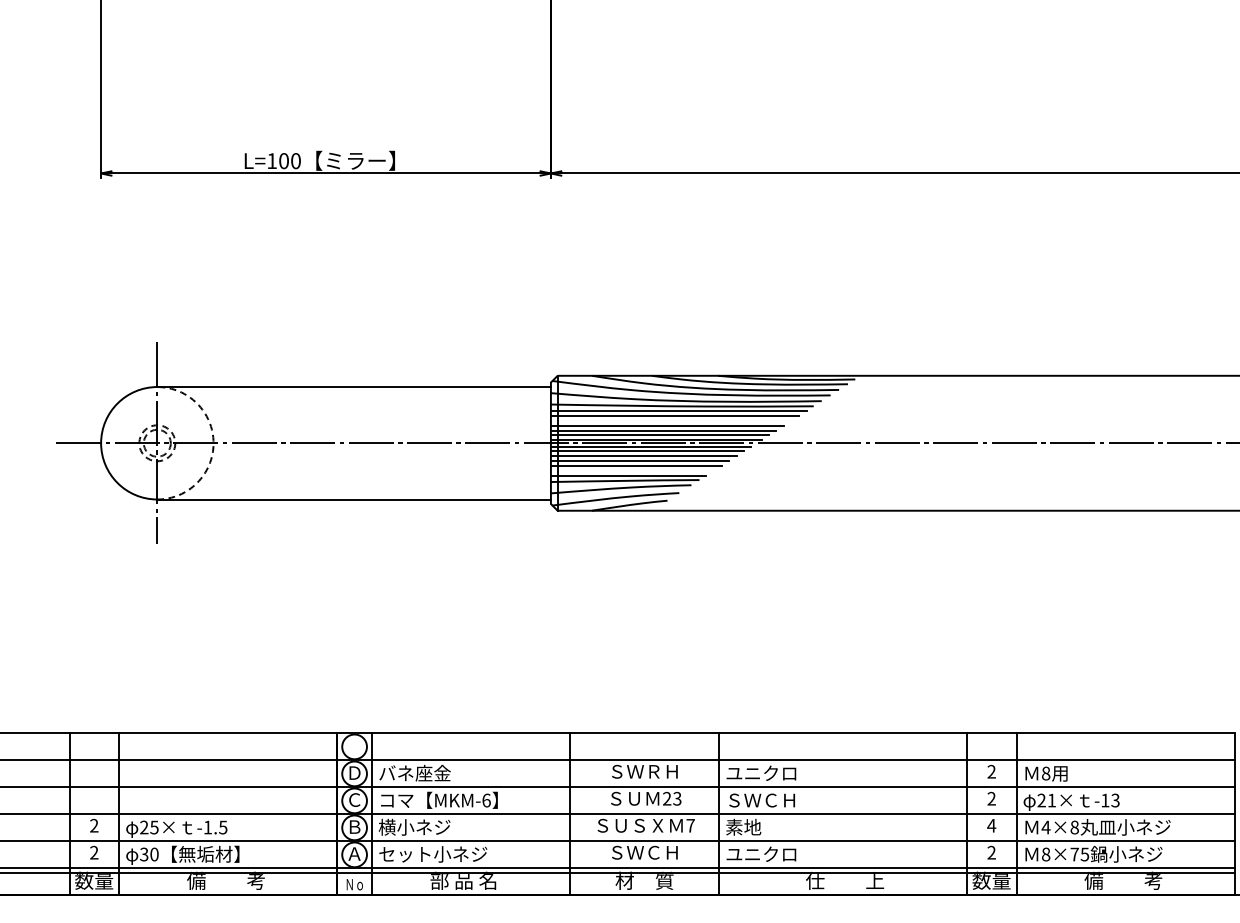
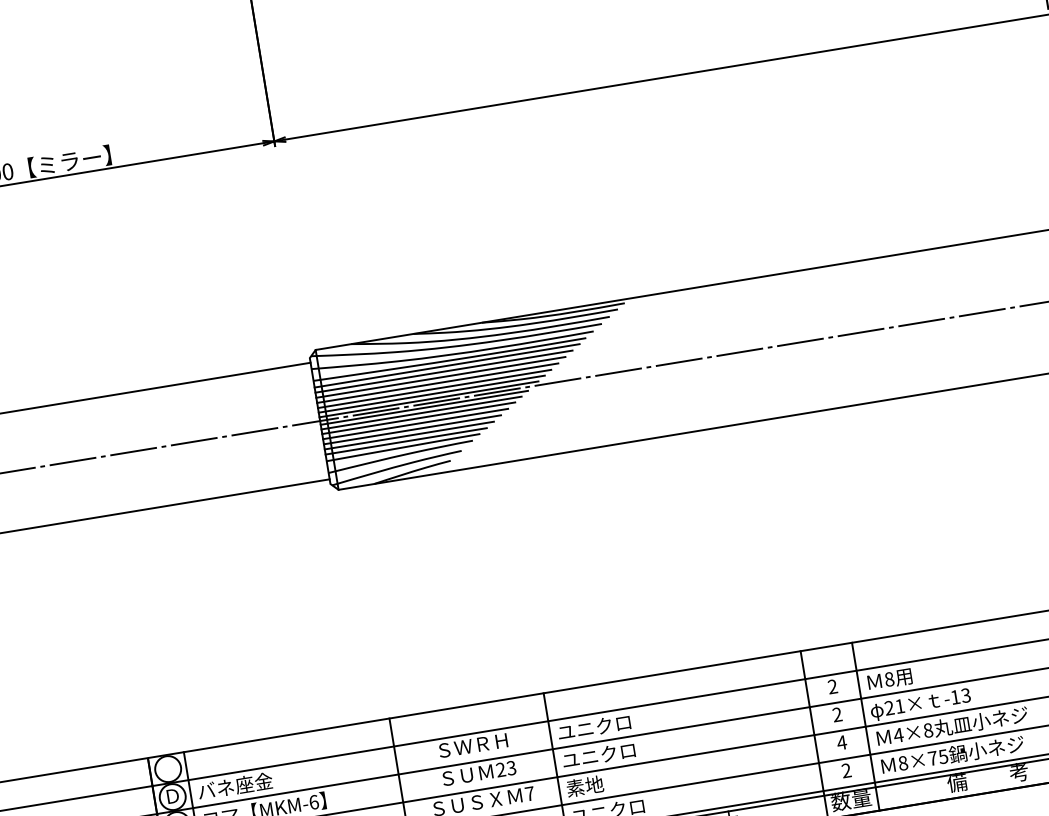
line: (670, 420) -> (440, 377), added
line: (632, 470) -> (409, 435), added
text: (761, 799) -> (598, 754), ＳＷＣＨ -> ユニクロ

